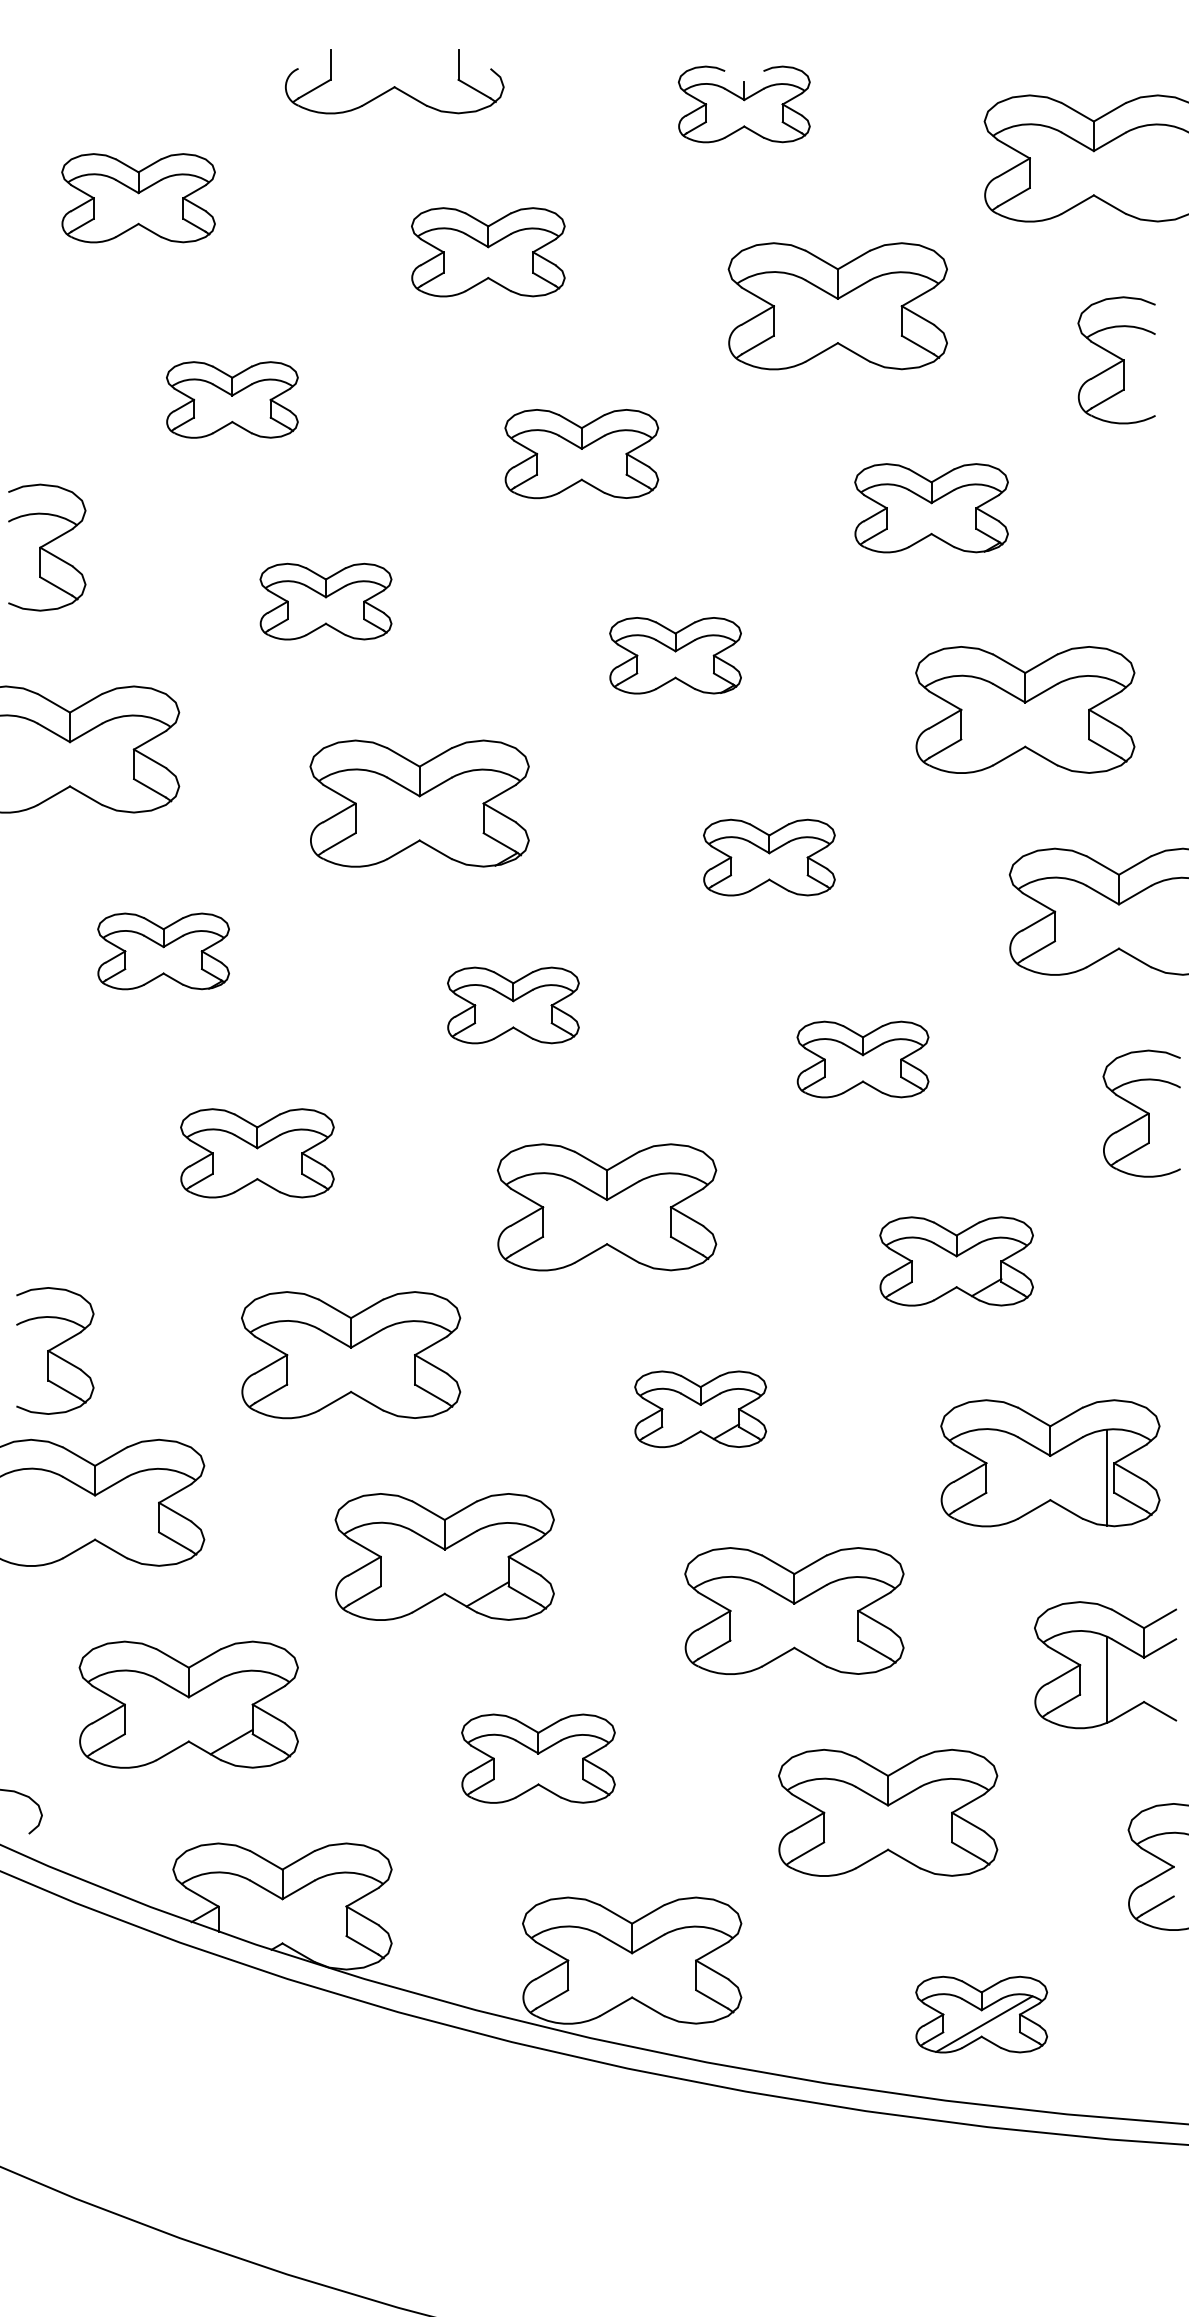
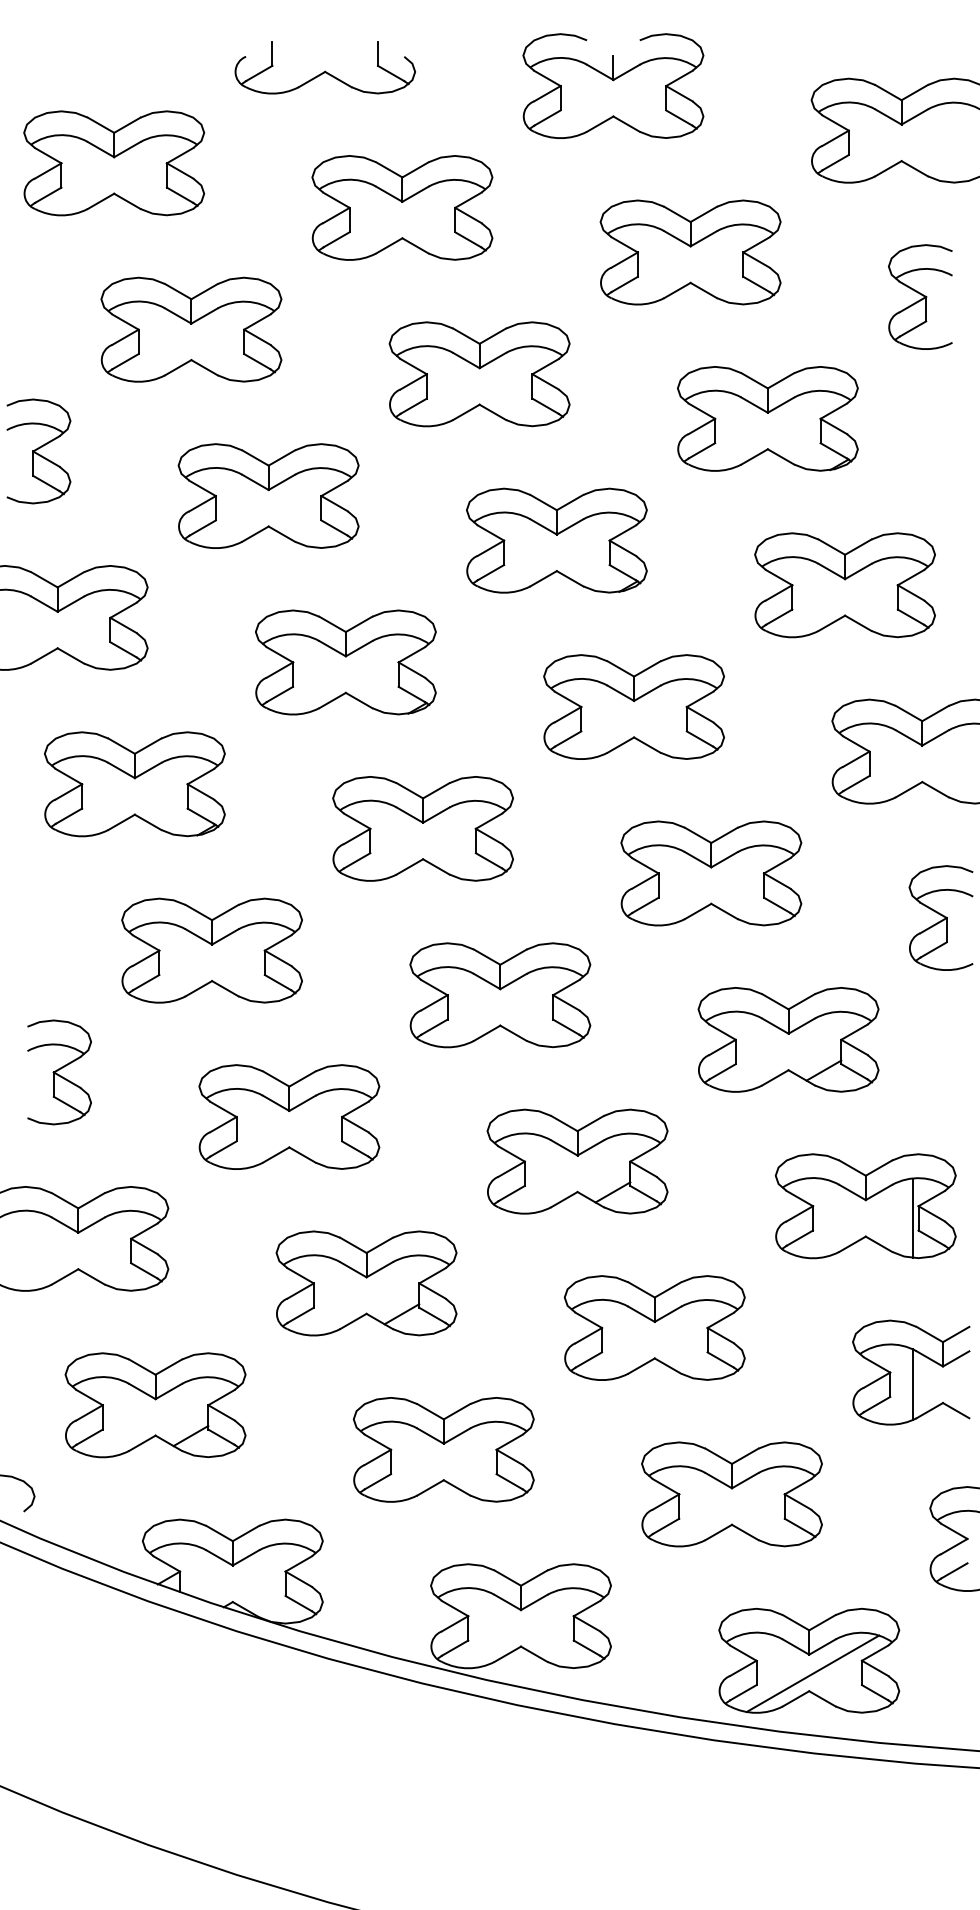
part: (744, 104) -> (613, 86), size x1.67
part: (138, 198) -> (114, 163), size x1.43
part: (488, 252) -> (402, 208), size x1.43
part: (232, 399) -> (191, 329), size x1.67
part: (581, 453) -> (479, 373), size x1.43
part: (931, 508) -> (767, 419), size x1.43
part: (325, 601) -> (268, 495), size x1.67
part: (675, 655) -> (556, 540), size x1.67
part: (769, 857) -> (634, 706), size x1.67
part: (163, 951) -> (134, 784), size x1.67
part: (513, 1005) -> (423, 828), size x1.67
part: (862, 1059) -> (710, 873), size x1.67
part: (257, 1153) -> (212, 950), size x1.43
part: (956, 1261) -> (788, 1039), size x1.43
part: (55, 1350) -> (59, 1072), moved
part: (700, 1409) -> (577, 1161), size x1.67
part: (538, 1758) -> (443, 1449), size x1.43
part: (981, 2014) -> (809, 1660), size x1.67

